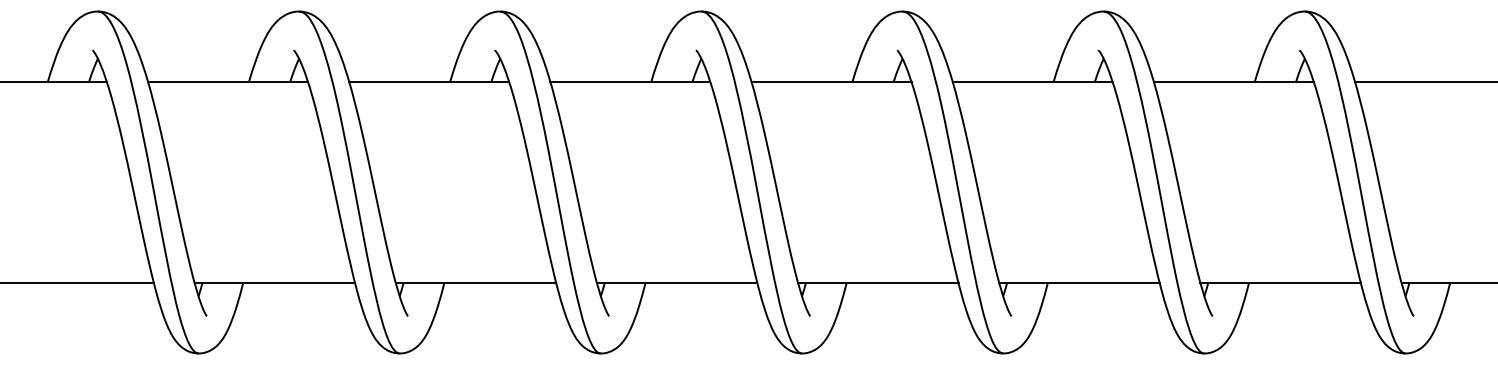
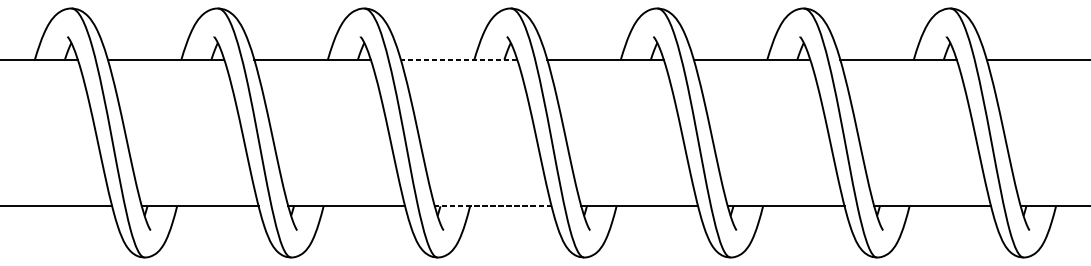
line: (630, 81) -> (459, 59), solid -> dashed
line: (676, 283) -> (492, 206), solid -> dashed

